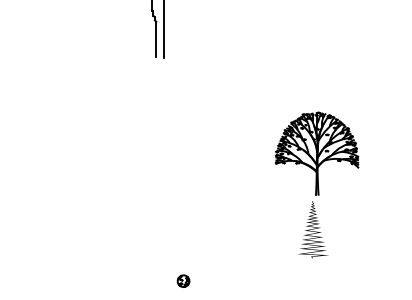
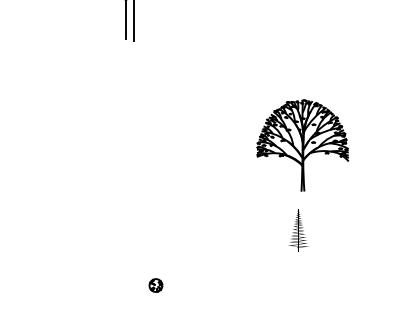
part: (313, 229) -> (298, 228), size x0.62

